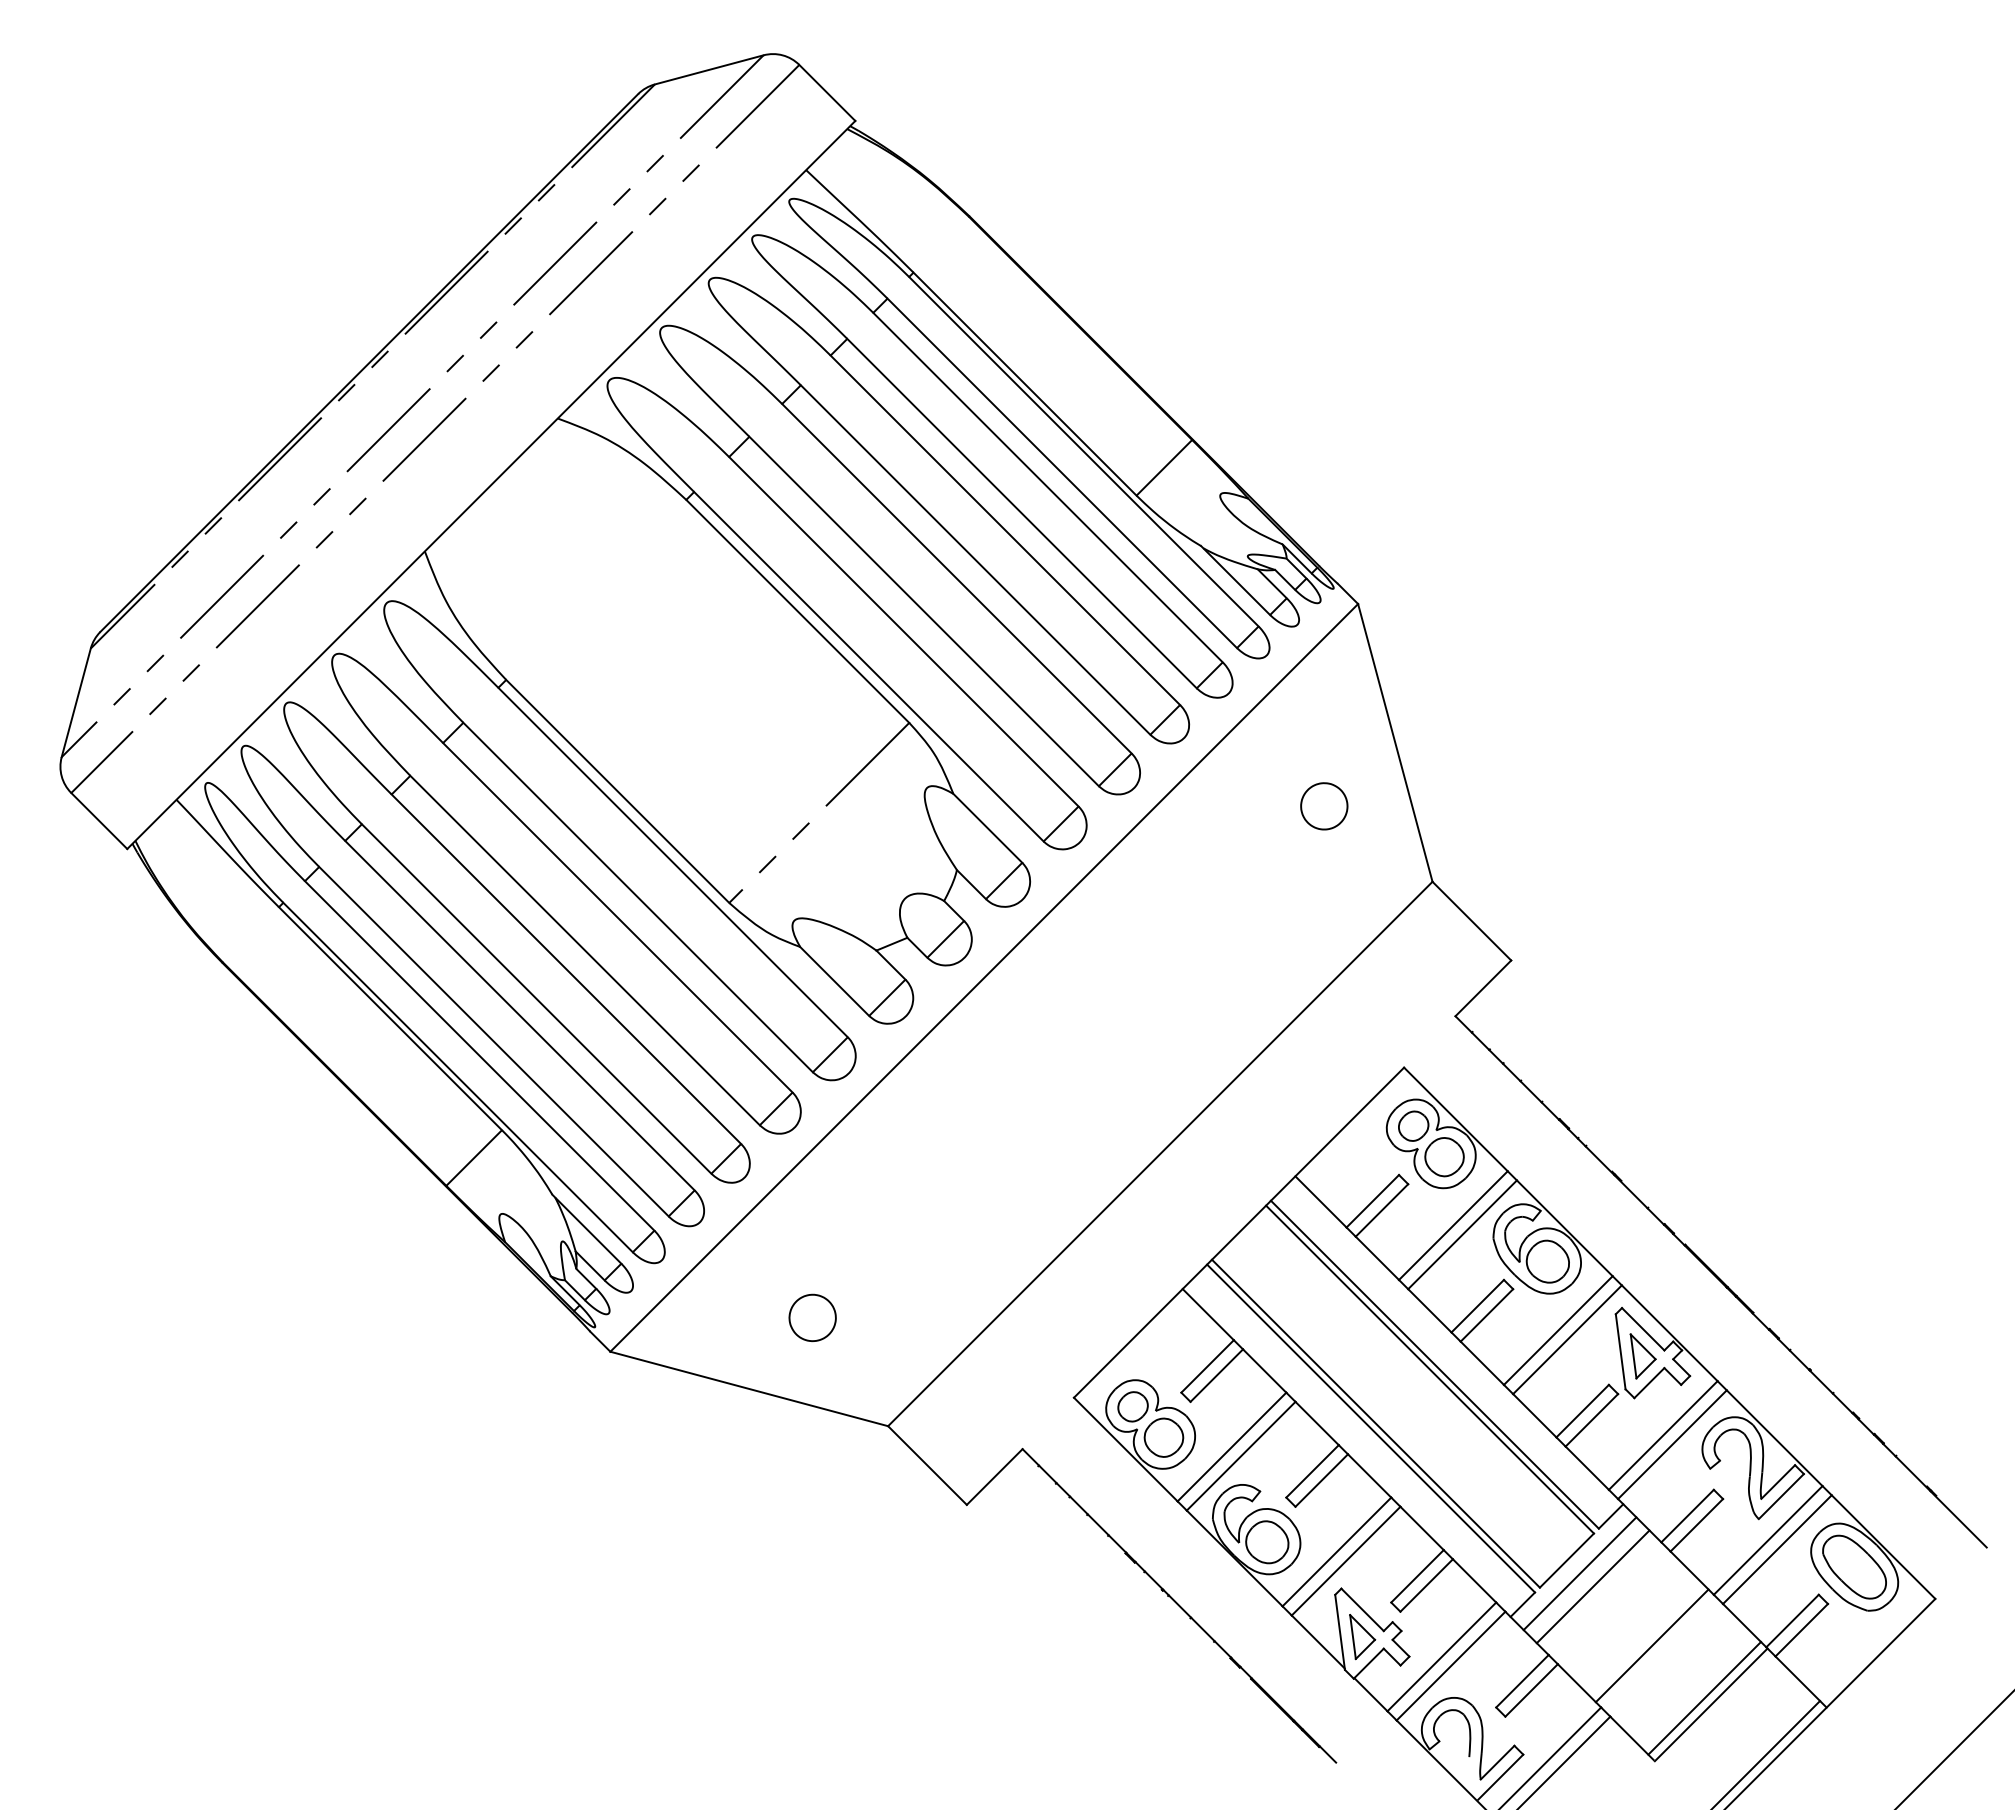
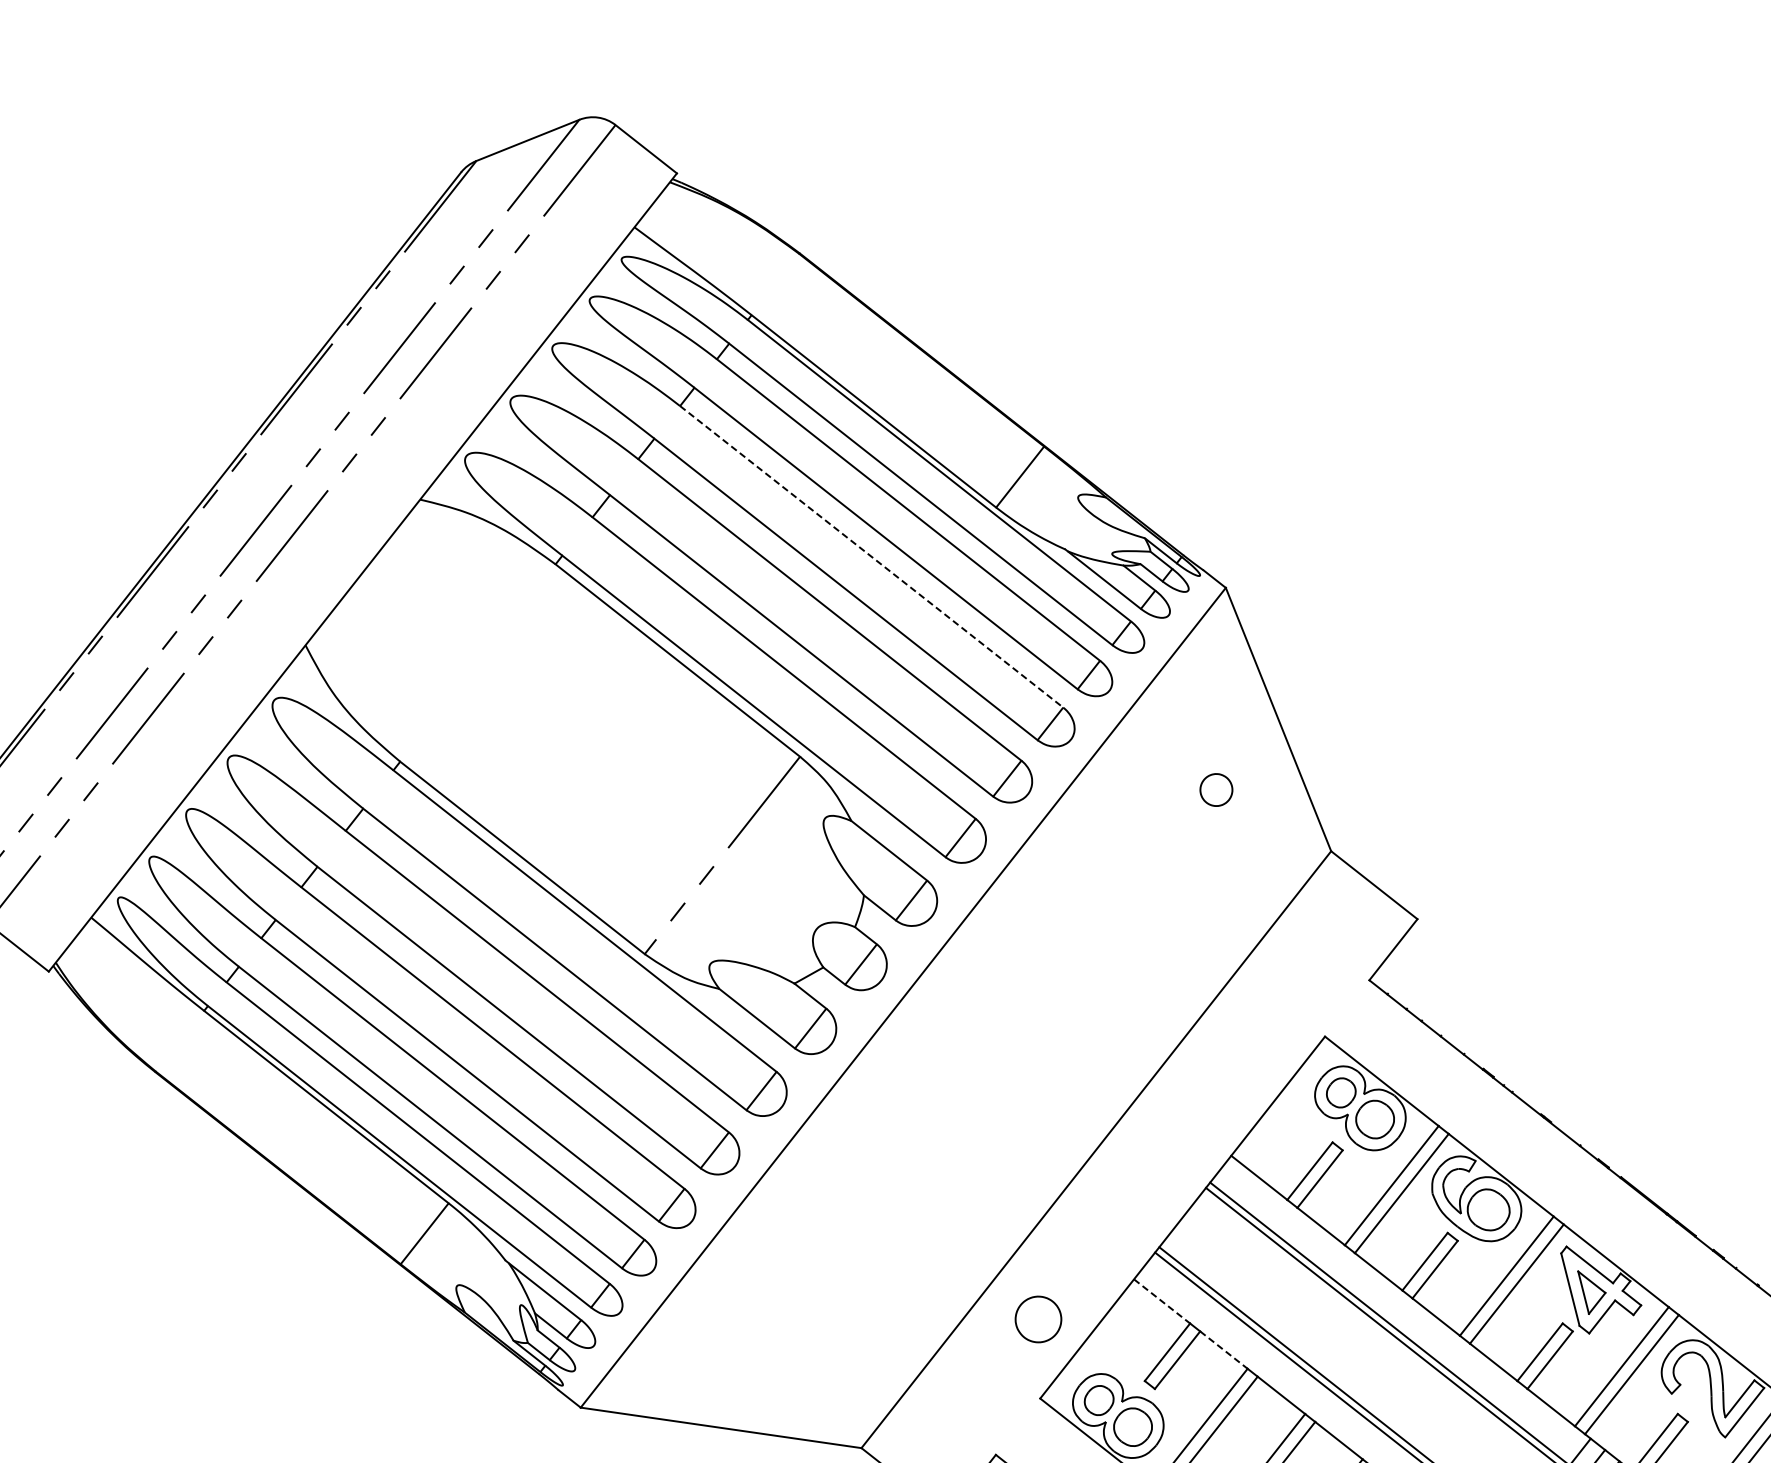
line: (1005, 530) -> (871, 557), solid -> dashed
part: (1324, 806) -> (1216, 790), size x0.7
line: (1208, 1314) -> (1162, 1301), solid -> dashed
part: (812, 1317) -> (1038, 1319), moved
line: (1264, 1371) -> (1223, 1350), solid -> dashed

